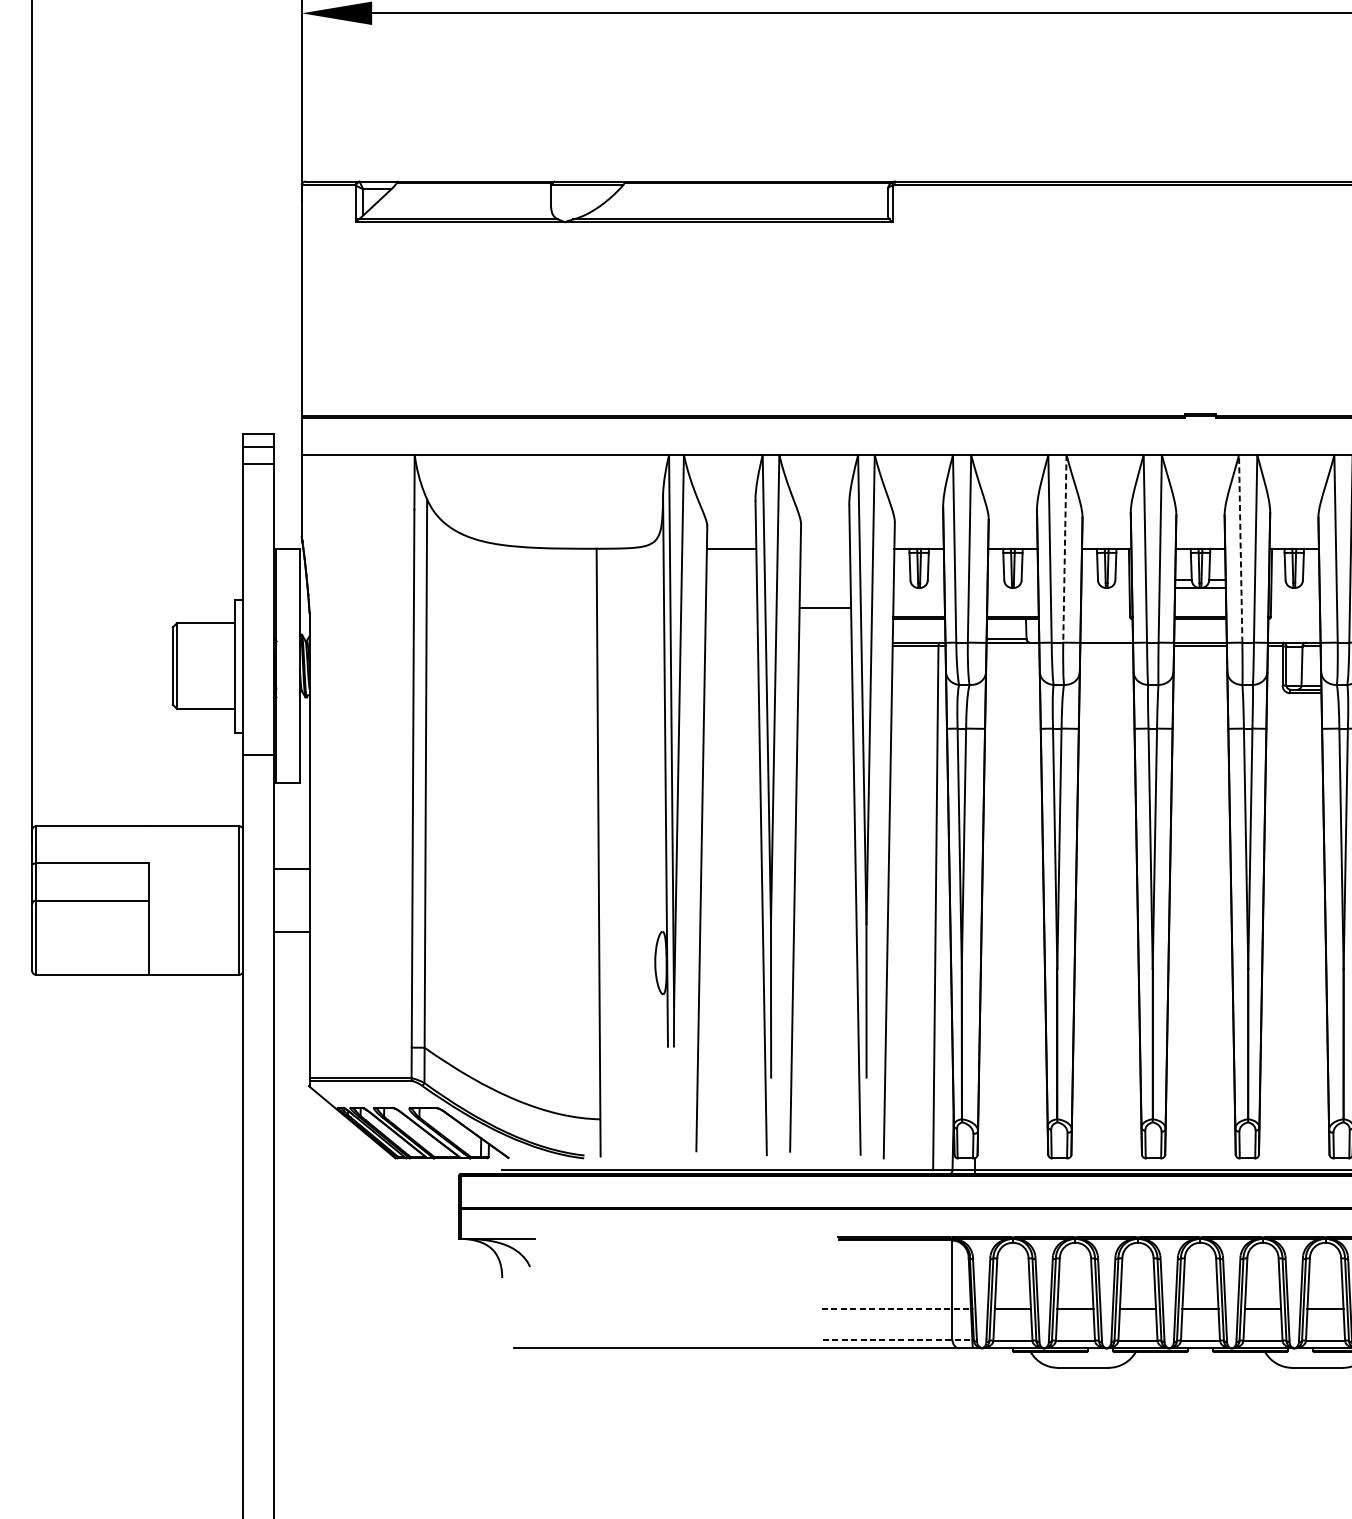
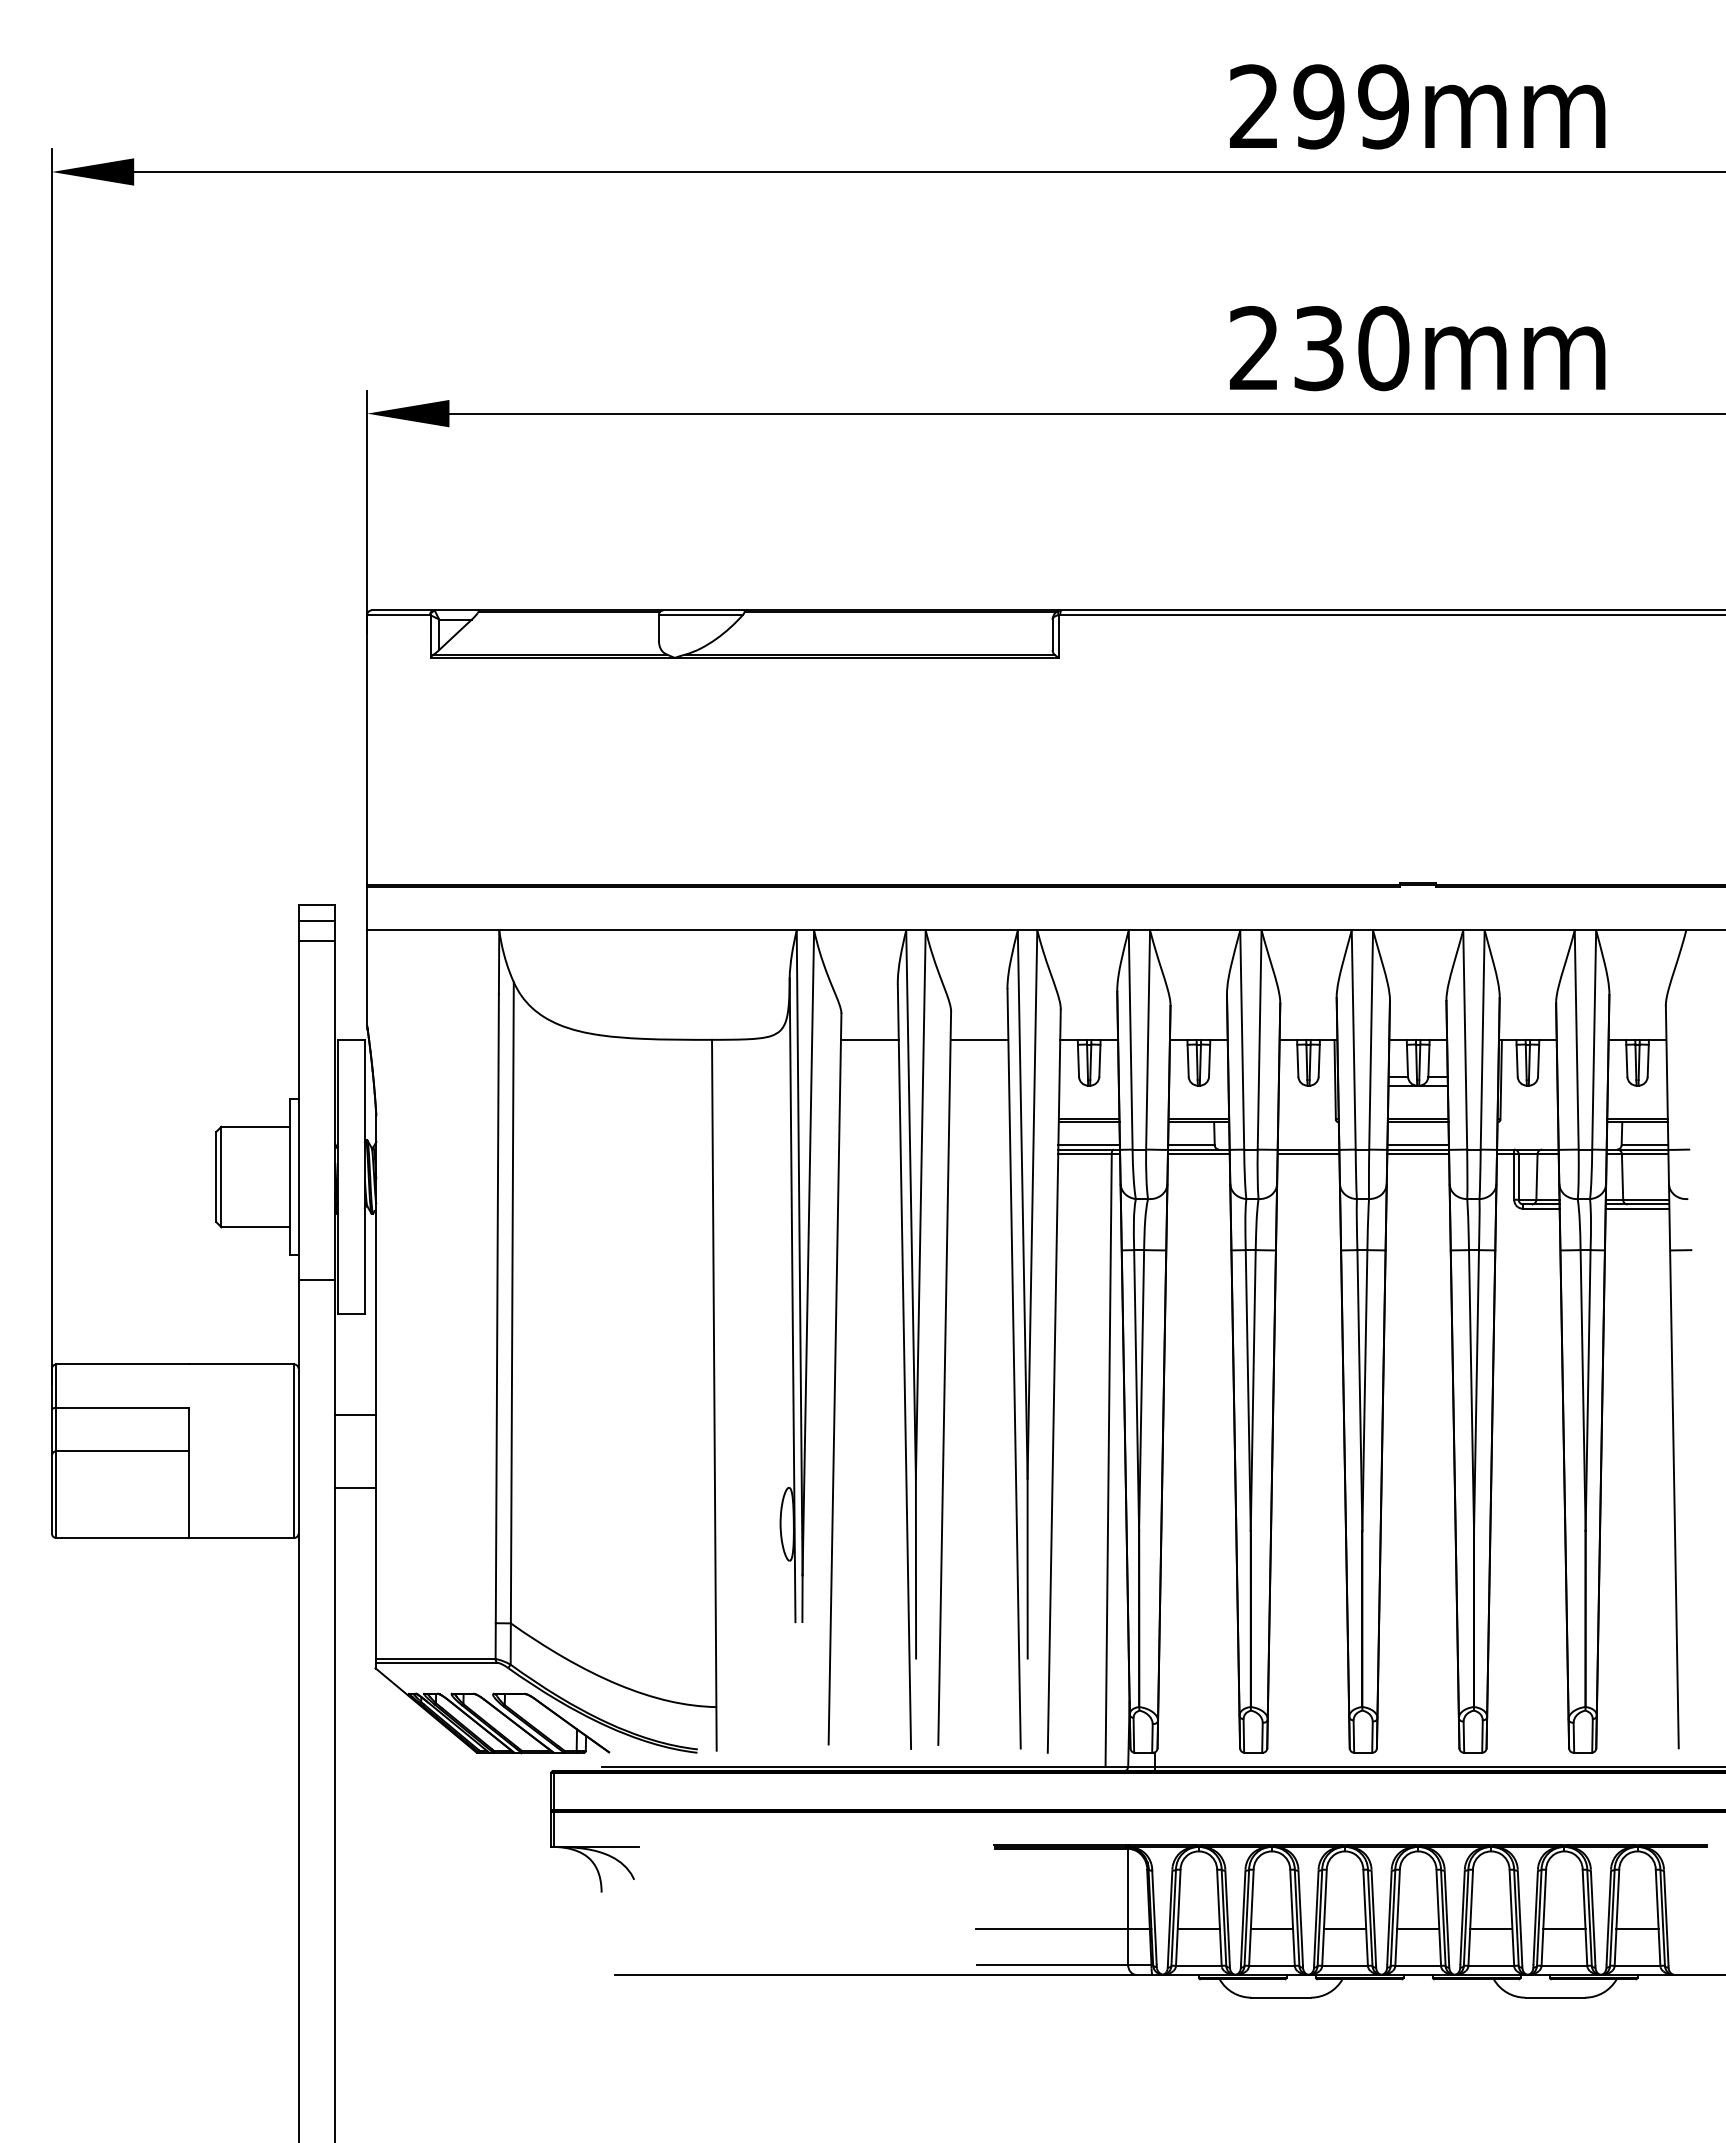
line: (1064, 548) -> (1259, 1039), dashed -> solid
line: (1240, 548) -> (1465, 1039), dashed -> solid
line: (825, 607) -> (979, 1039), moved
line: (918, 639) -> (1088, 1145), added
line: (1199, 639) -> (1417, 1145), added
line: (1012, 646) -> (1198, 1154), added
line: (1106, 646) -> (1308, 1154), added
line: (897, 1309) -> (1063, 1929), dashed -> solid
line: (898, 1339) -> (1064, 1964), dashed -> solid

